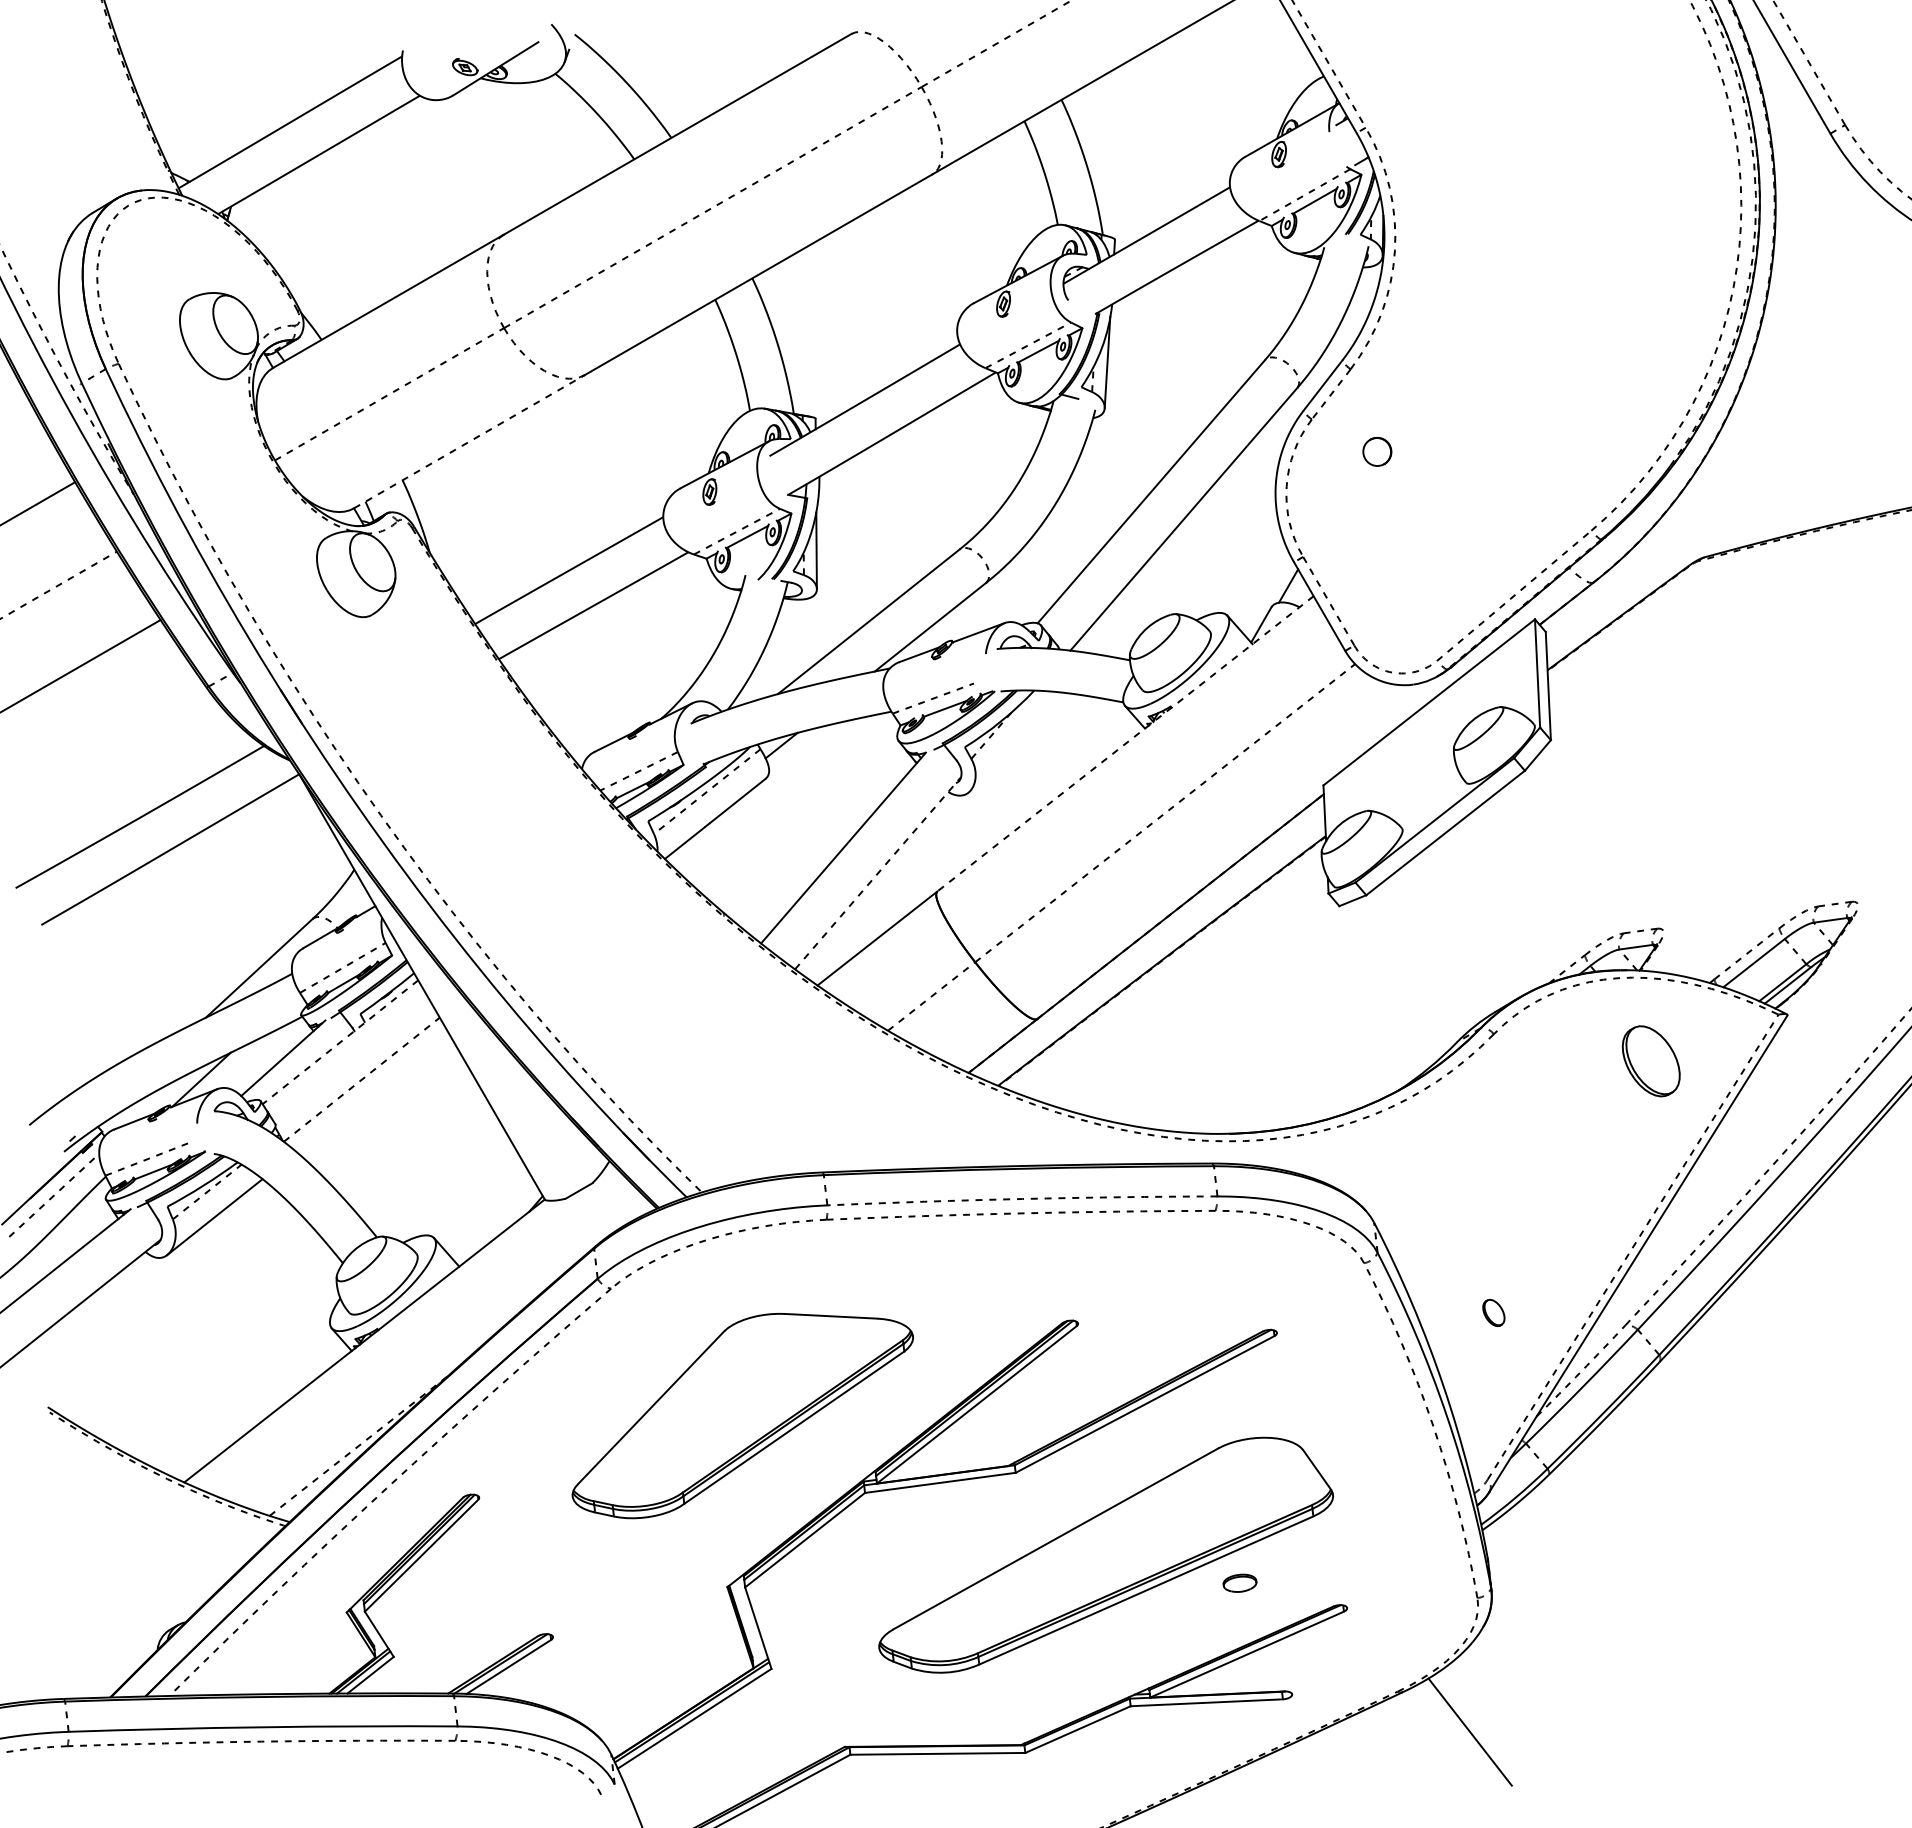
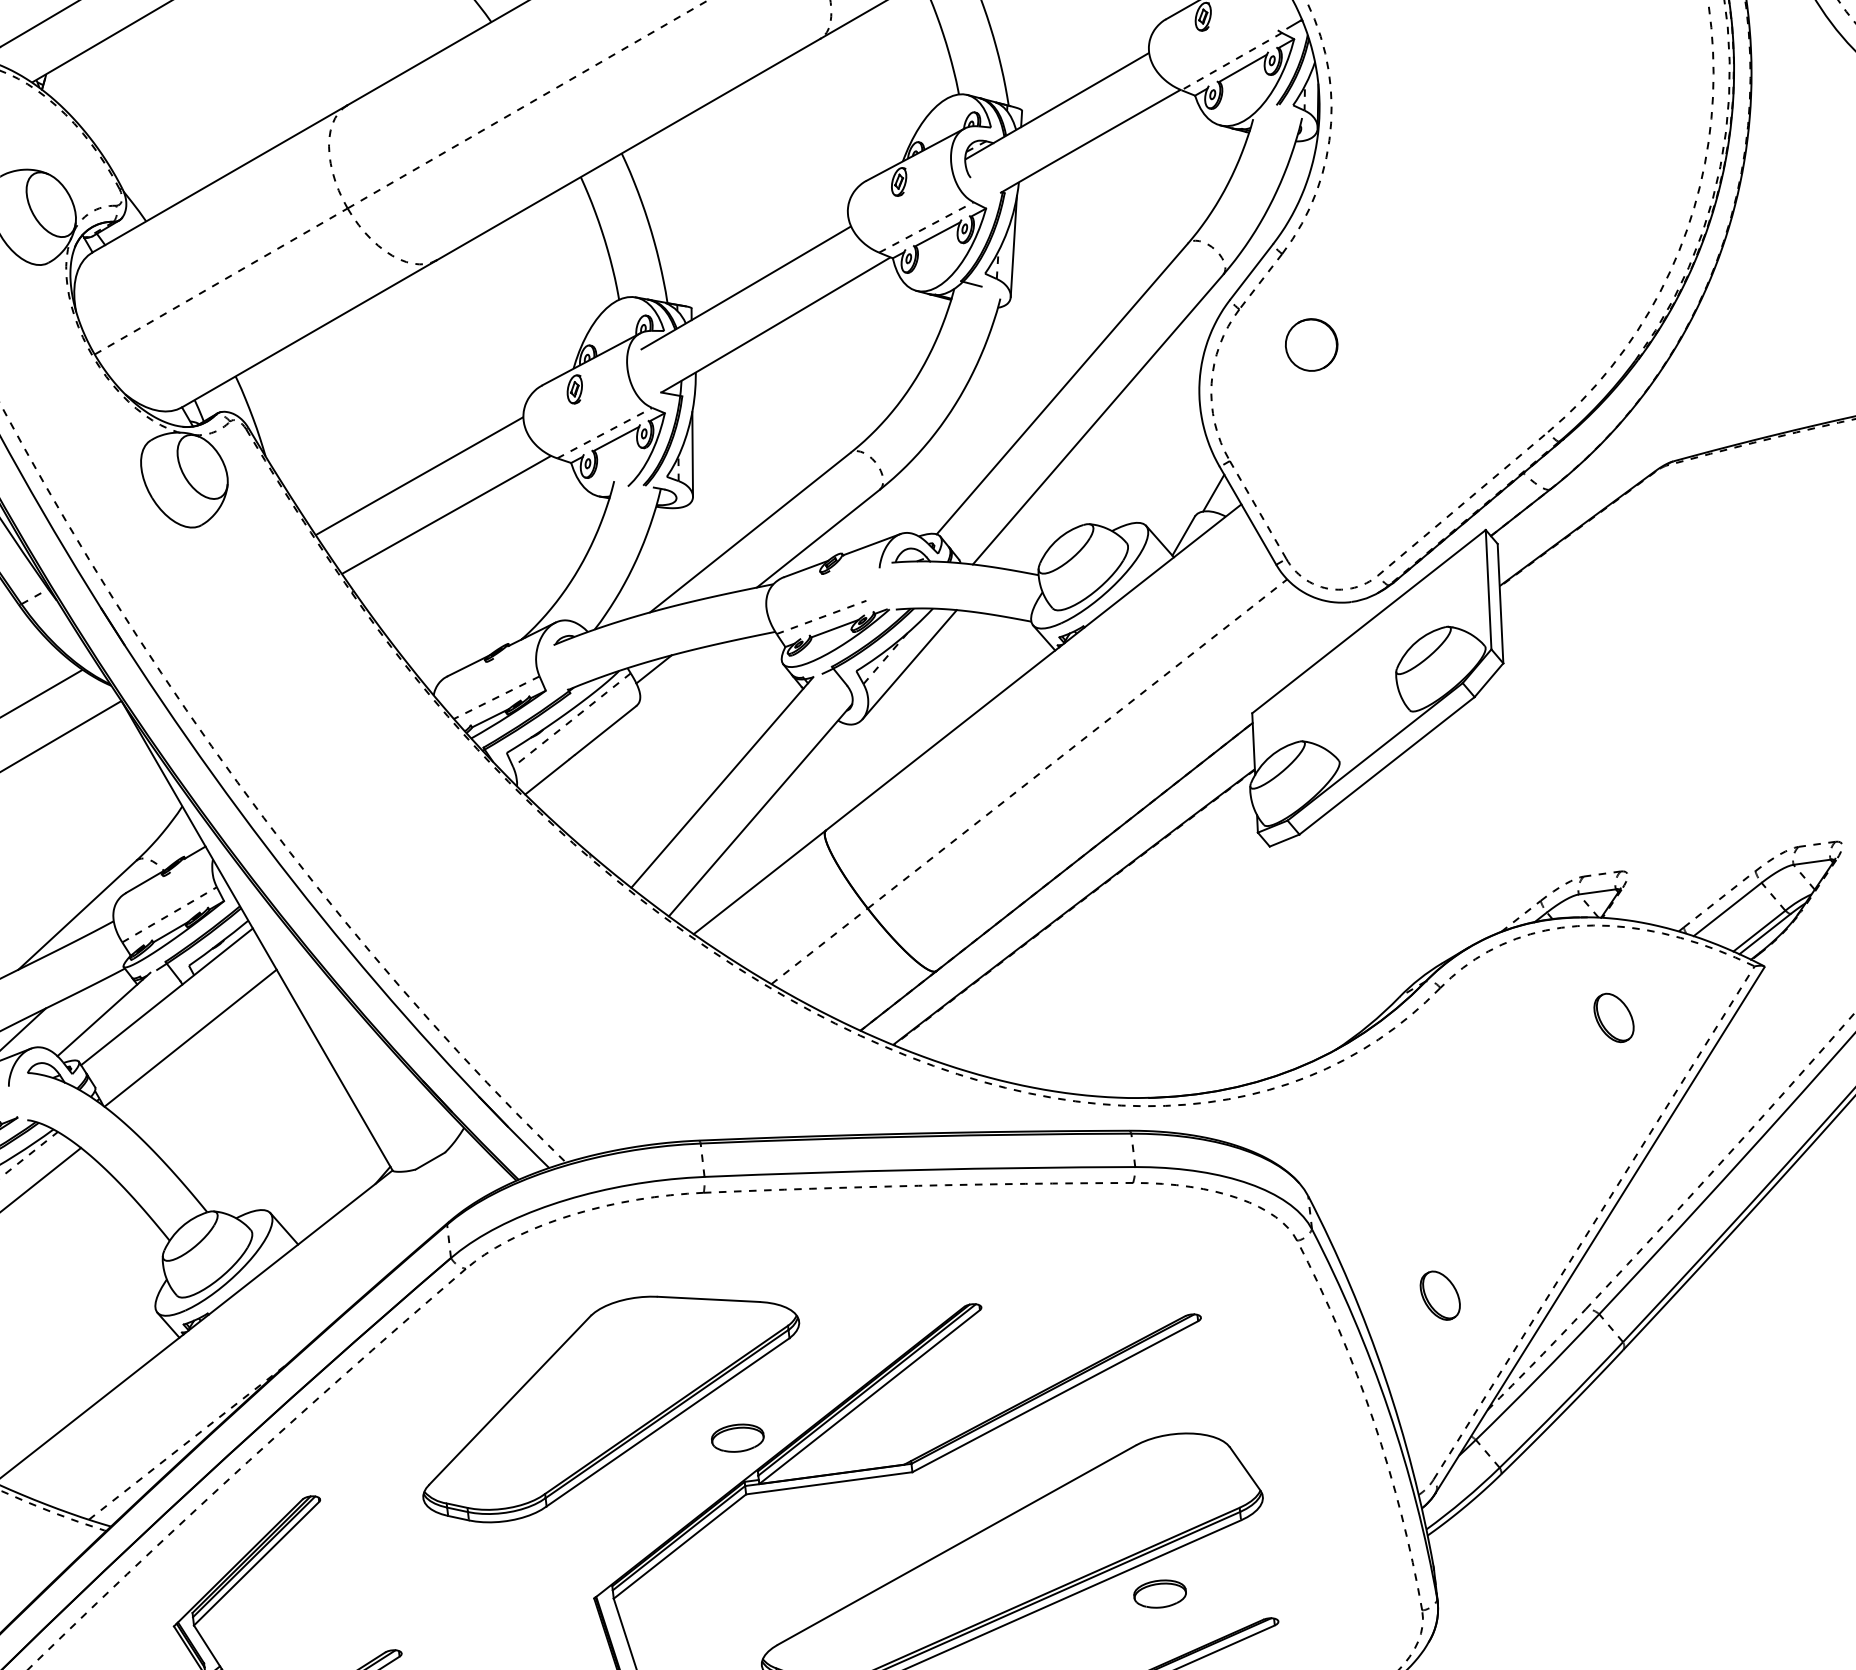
line: (469, 441) -> (309, 333), dashed -> solid
part: (1377, 451) -> (1311, 344), size x1.67
line: (1012, 740) -> (908, 663), added
line: (1125, 744) -> (1033, 668), dashed -> solid
line: (878, 873) -> (761, 810), dashed -> solid
line: (340, 1042) -> (167, 997), dashed -> solid
part: (1650, 1061) -> (1613, 1018), size x0.62
line: (361, 1079) -> (190, 1037), dashed -> solid
arc: (1022, 1199) -> (919, 1170), dashed -> solid
part: (1493, 1312) -> (1439, 1295), size x1.67
part: (857, 1441) -> (737, 1437), added
part: (1239, 1583) -> (1159, 1594), size x1.43

